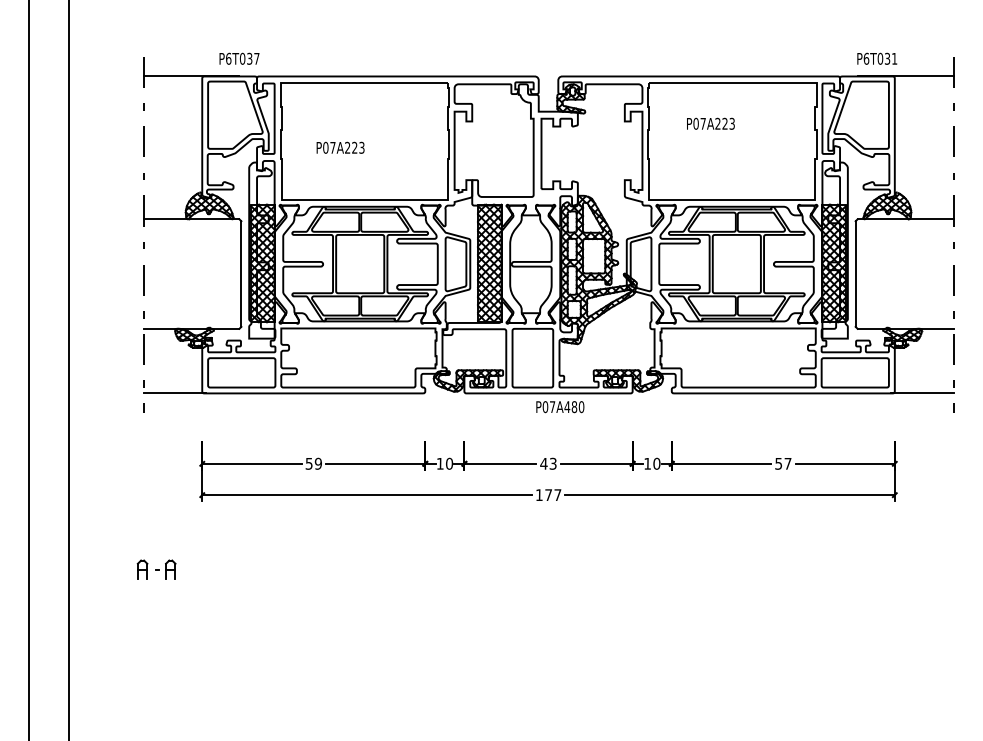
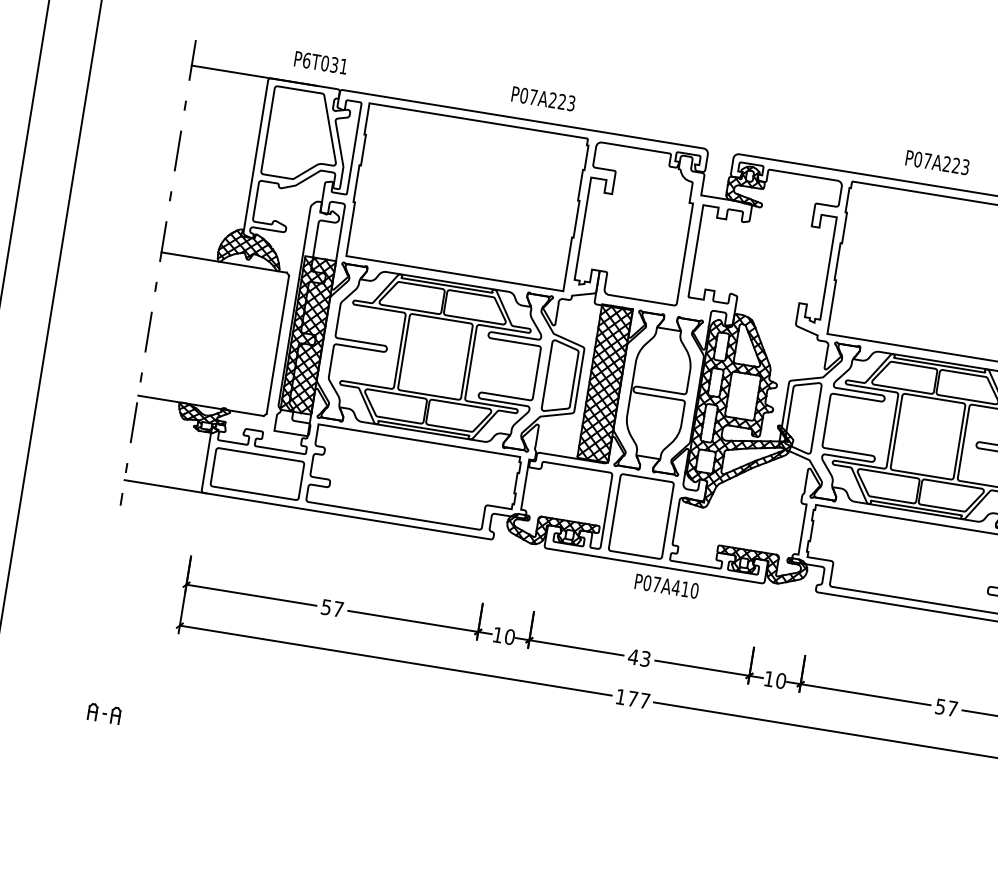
text: (256, 58) -> (343, 66), P6T037 -> P6T031
text: (710, 123) -> (937, 162), moved
text: (340, 147) -> (543, 98), moved
text: (574, 407) -> (685, 589), P07A480 -> P07A410
text: (317, 463) -> (337, 608), 59 -> 57
part: (156, 569) -> (104, 713), size x0.62

